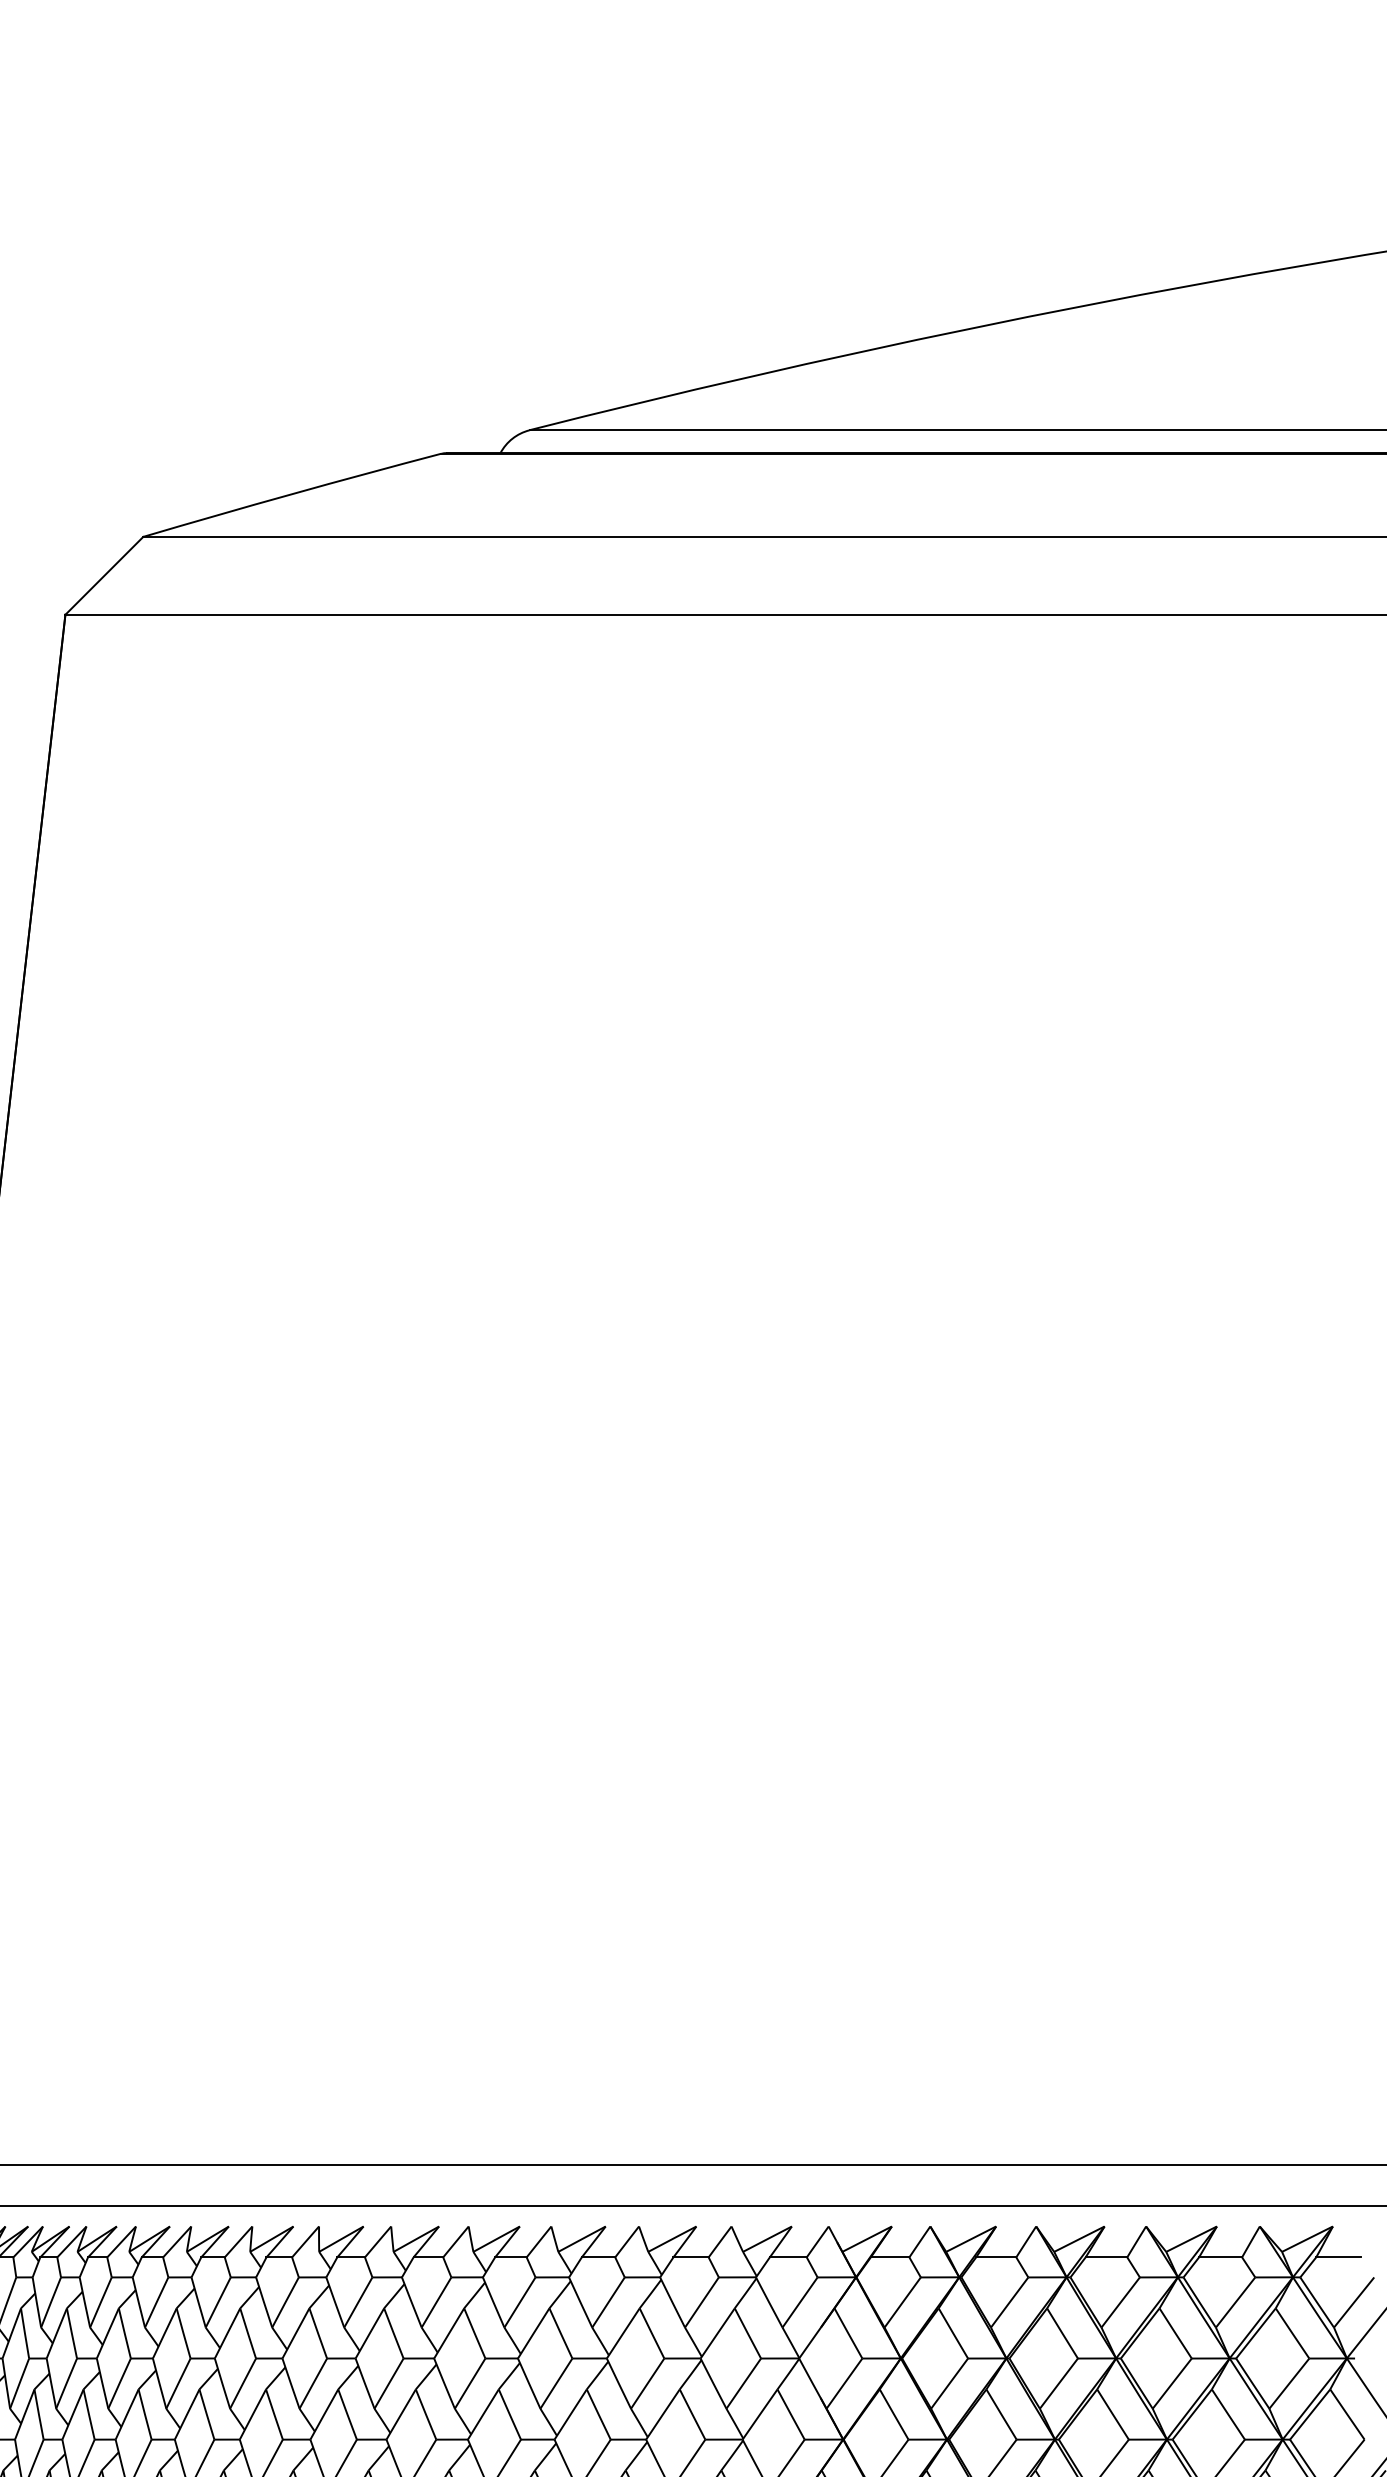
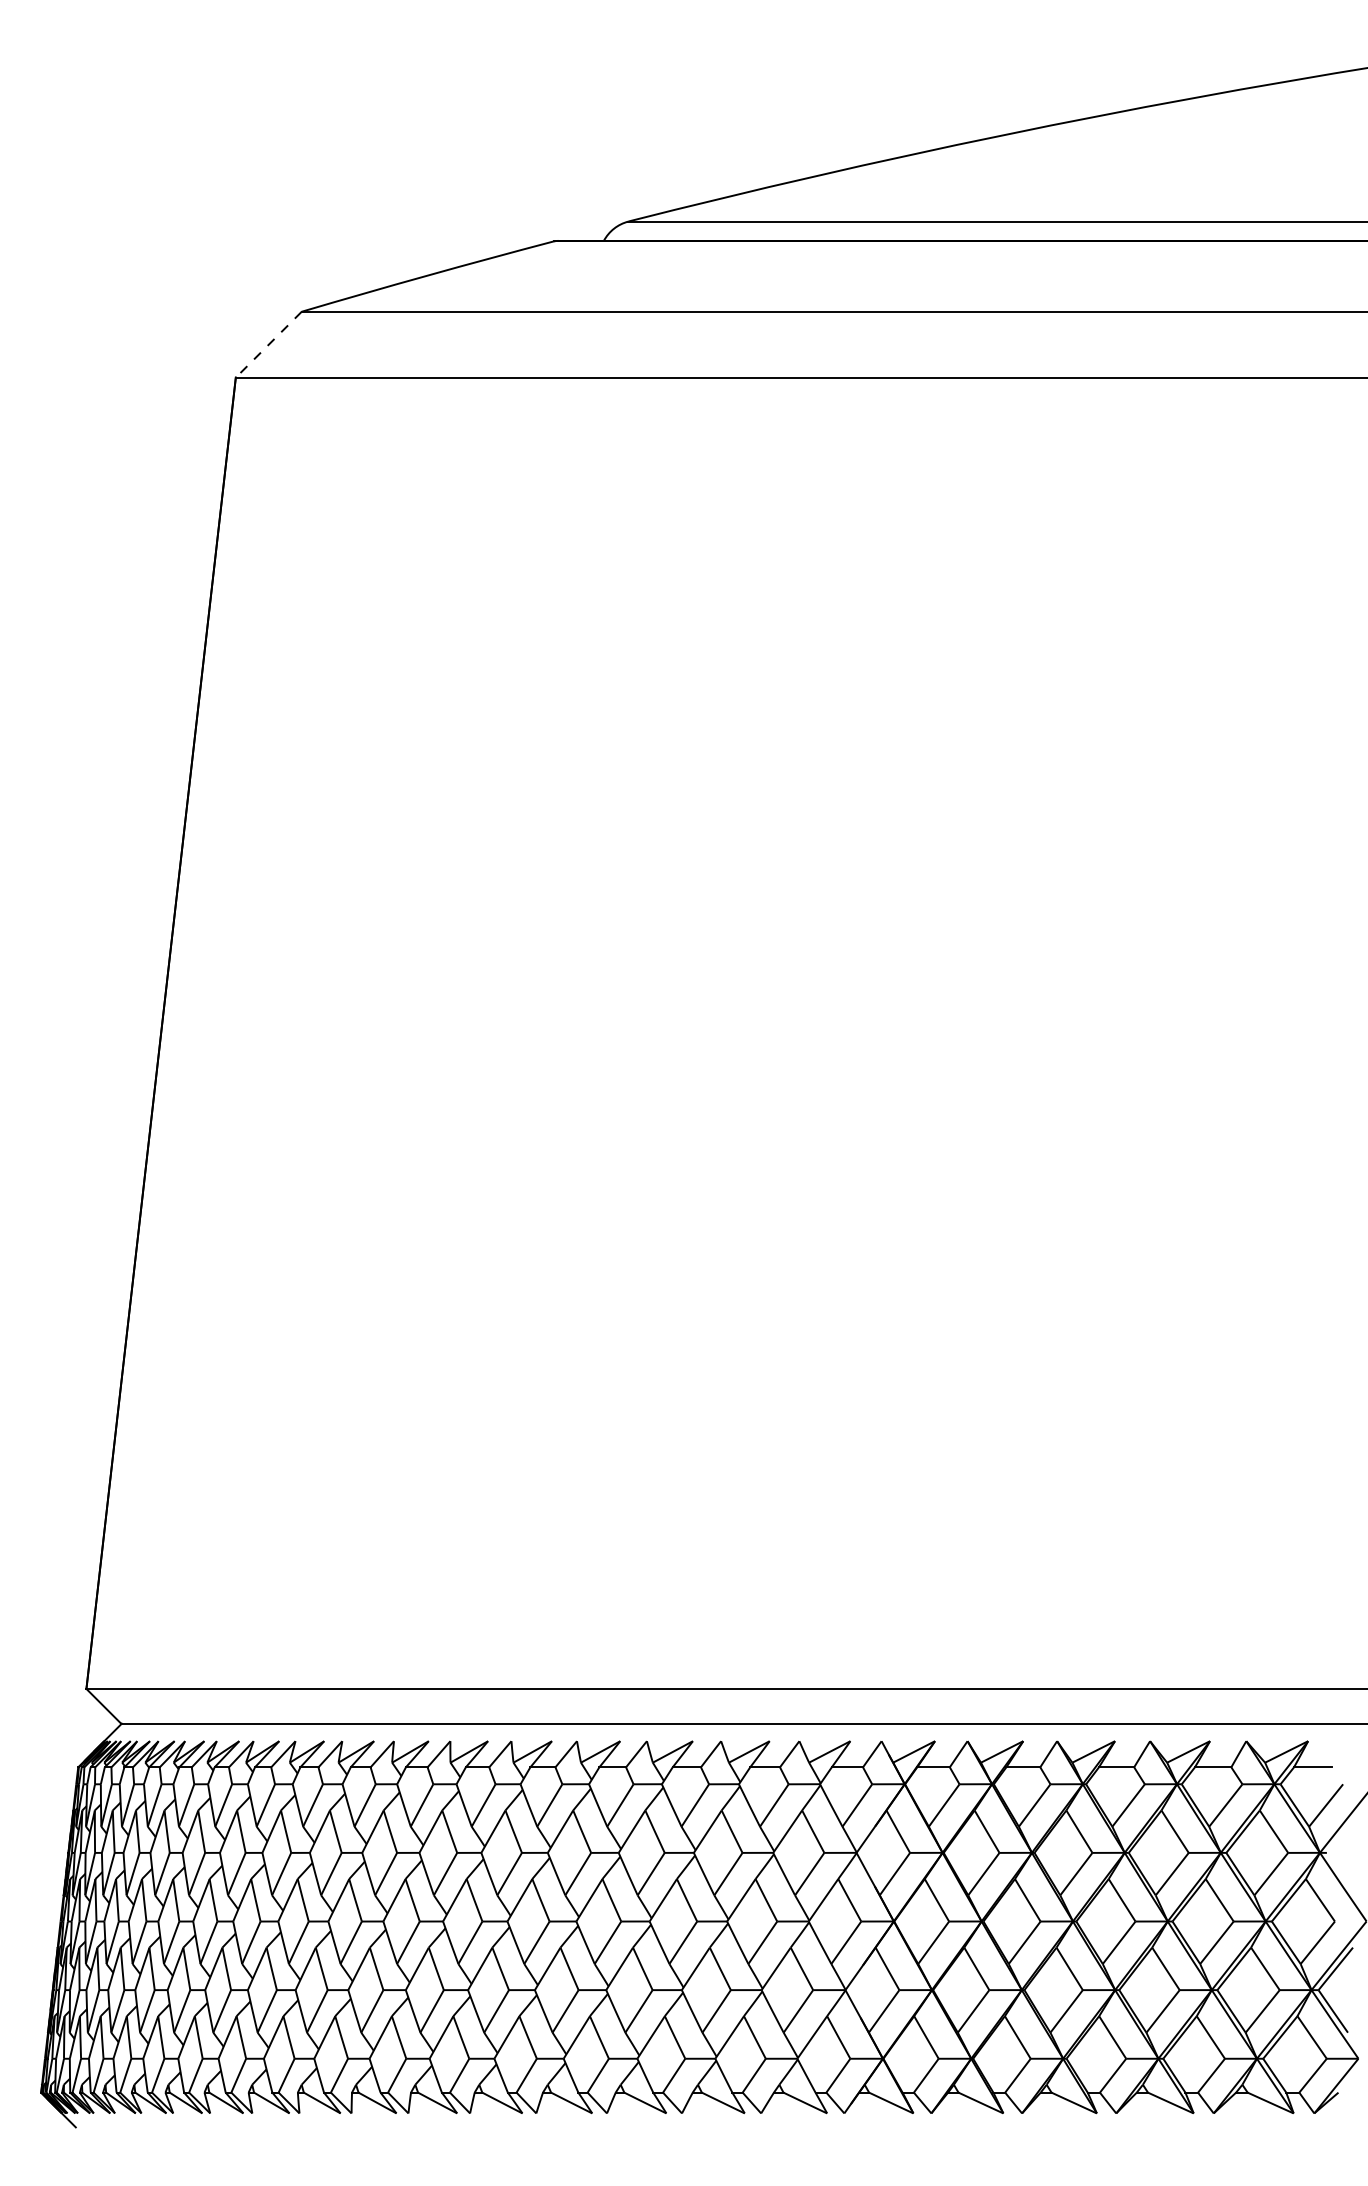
line: (104, 575) -> (268, 344), solid -> dashed

